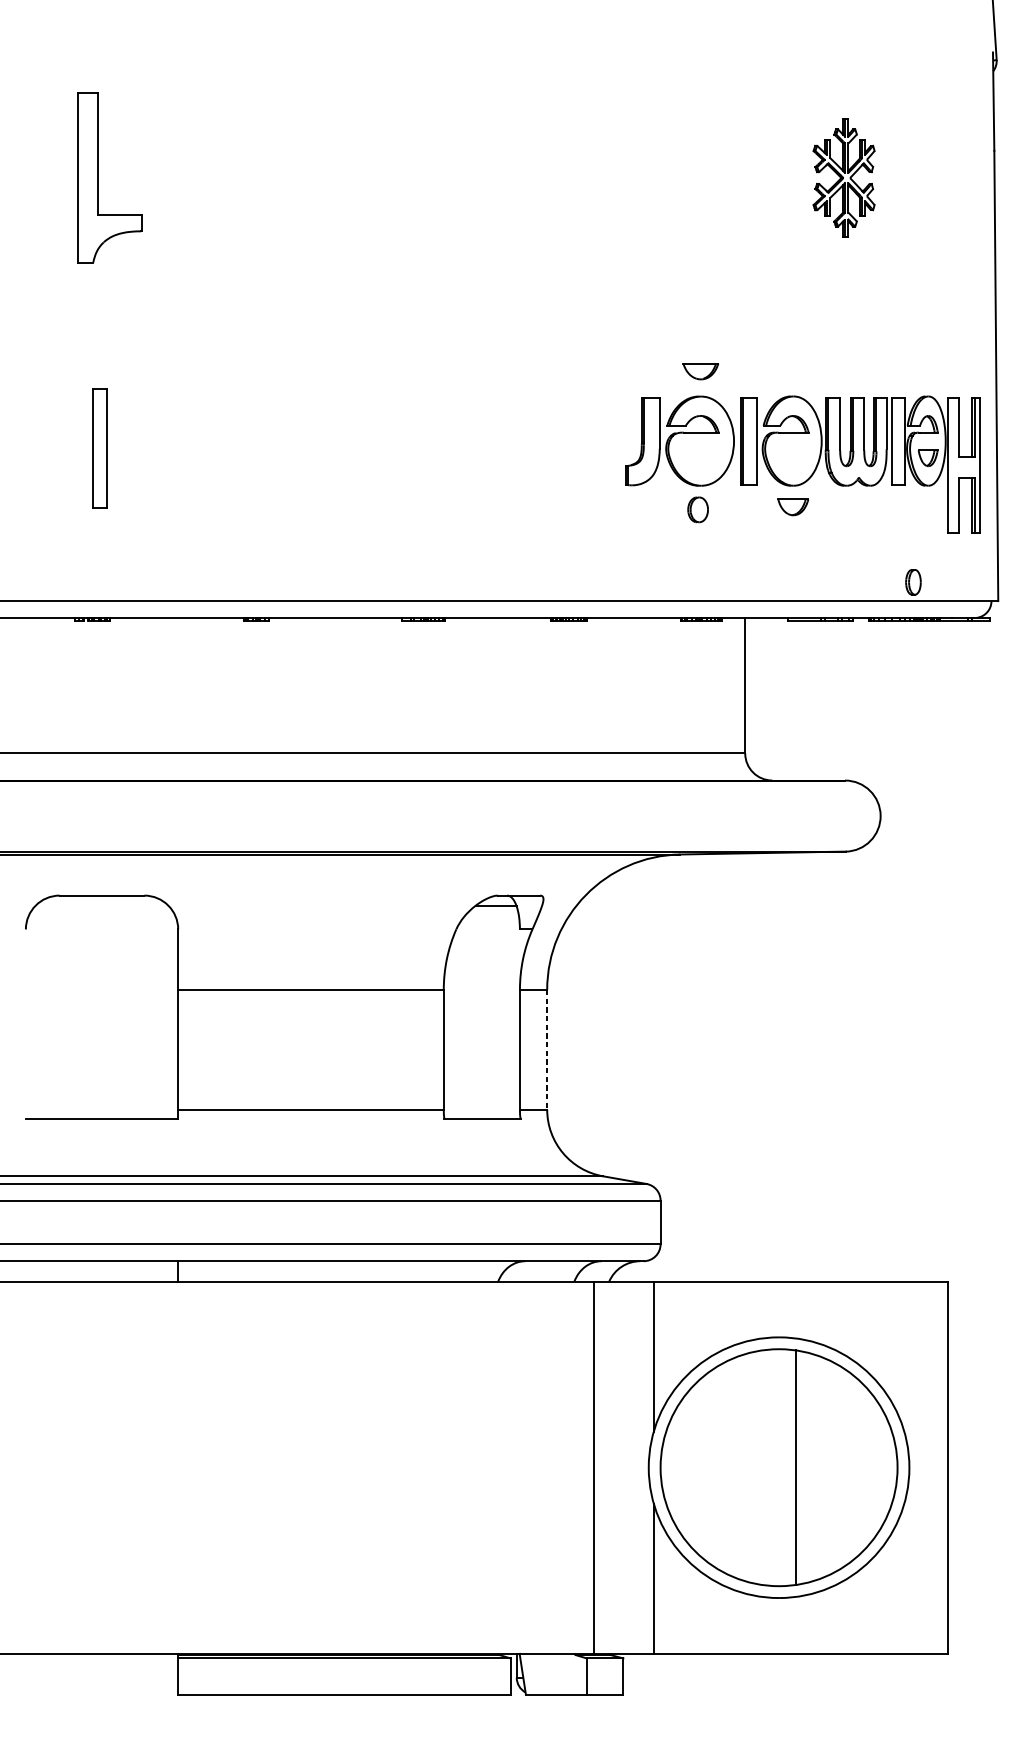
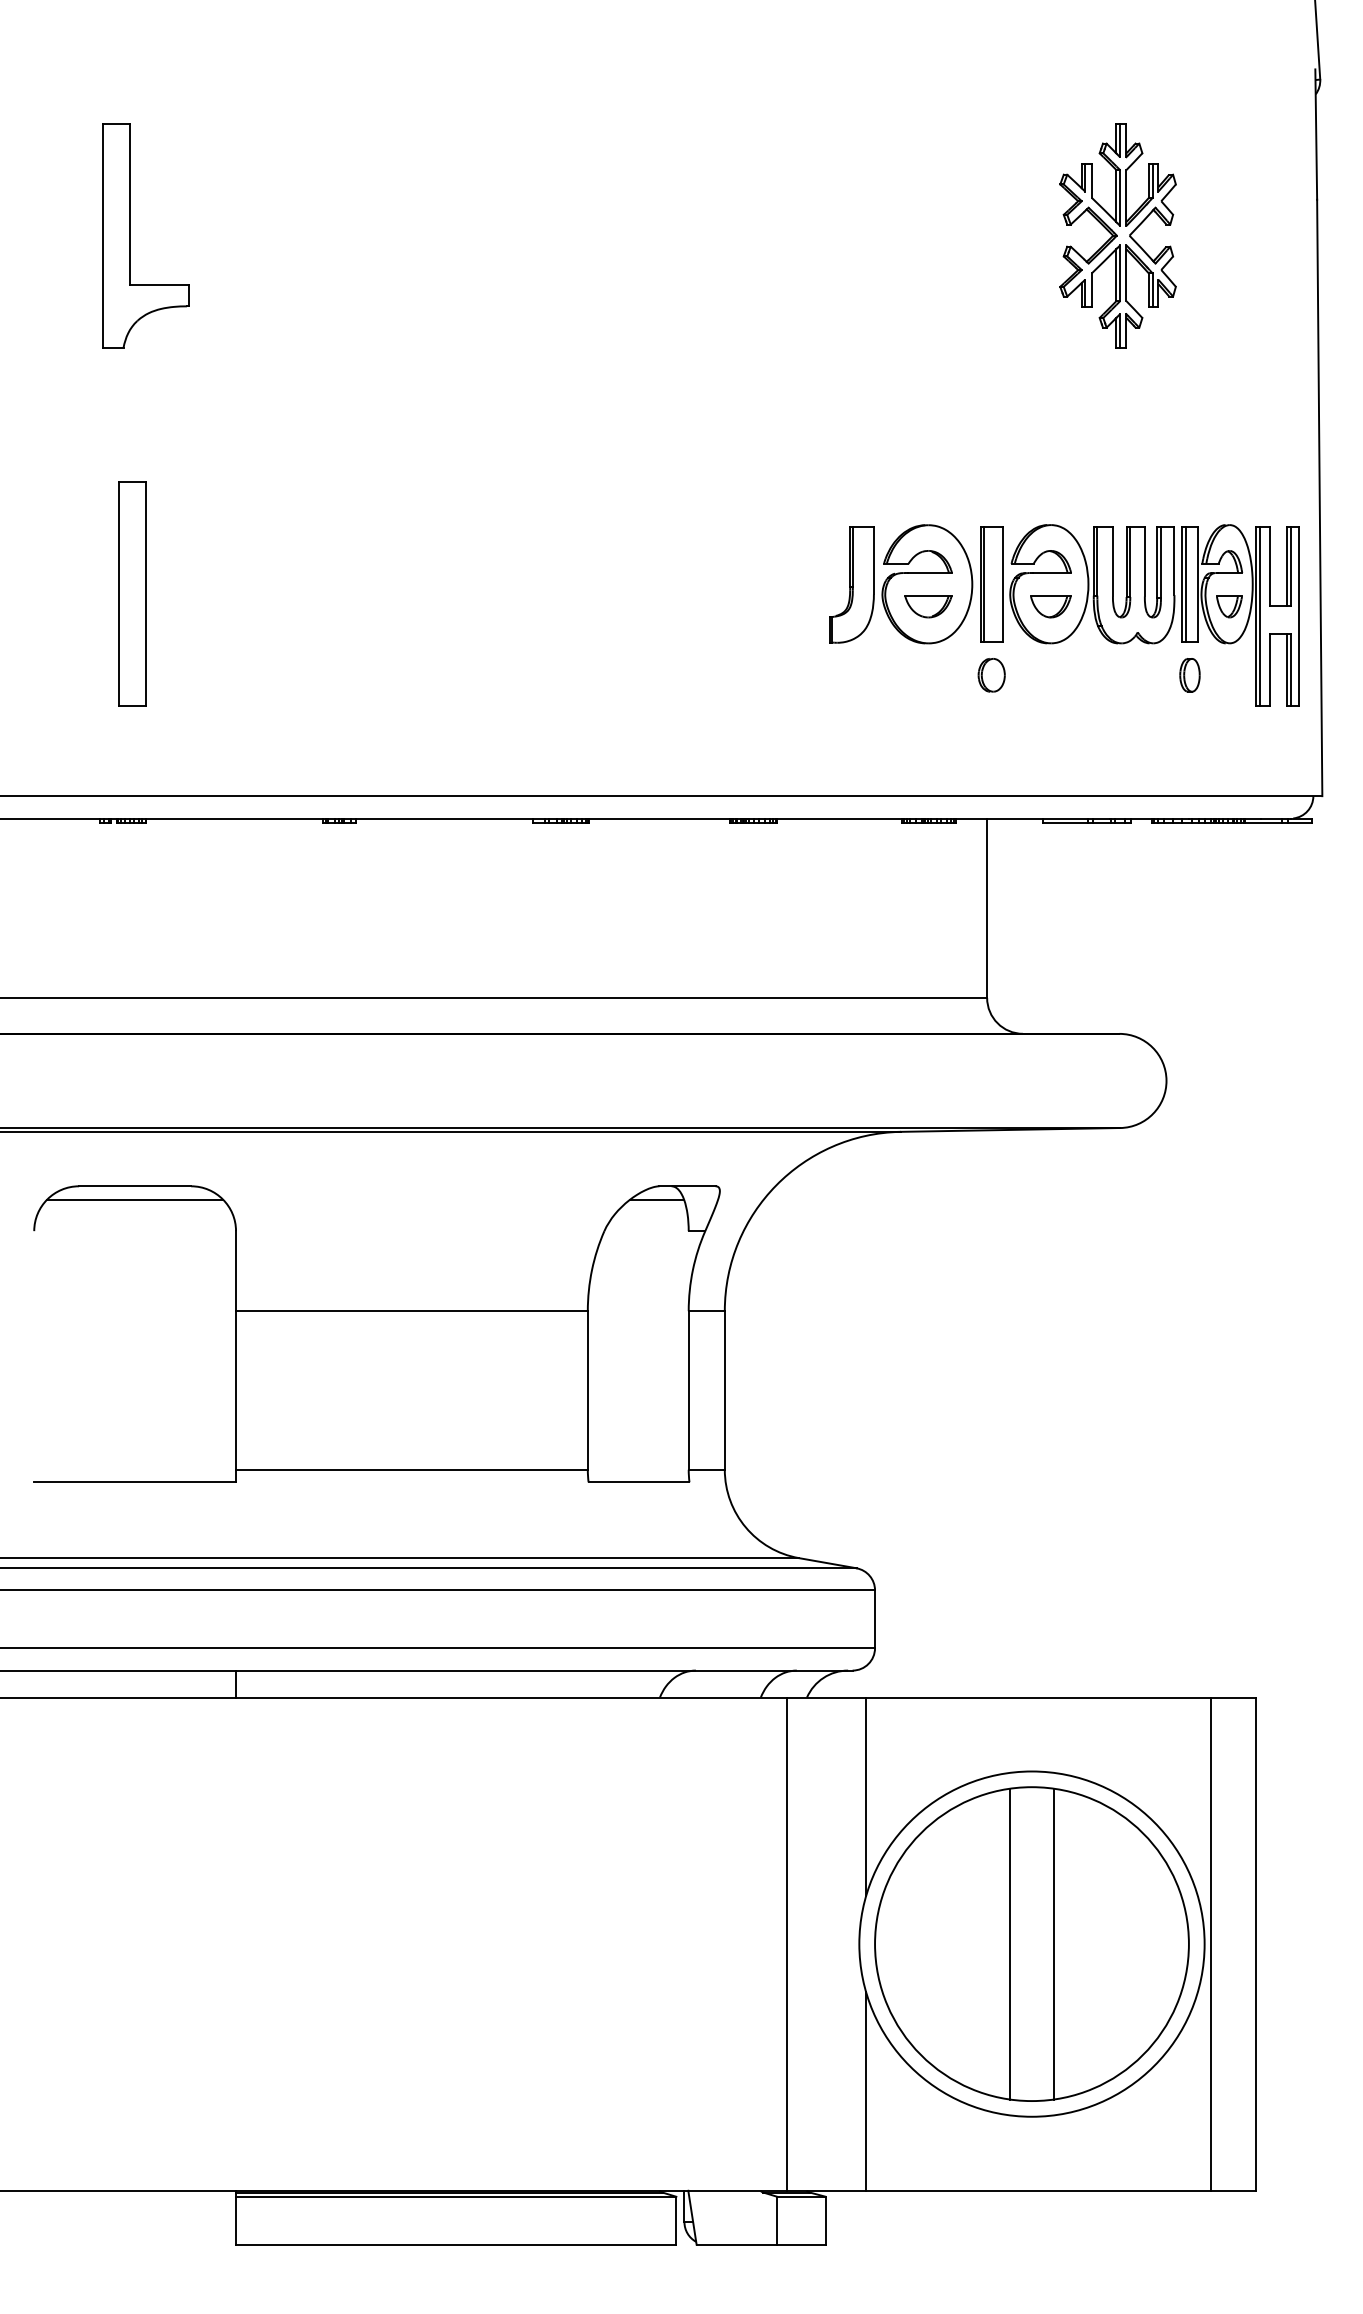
part: (843, 177) -> (1117, 235), size x1.43
part: (700, 371) -> (928, 606), moved
line: (894, 440) -> (1185, 583), added
part: (100, 448) -> (132, 593), size x1.43
line: (951, 465) -> (1260, 616), added
part: (793, 506) -> (1050, 606), moved
part: (697, 510) -> (991, 675), moved
part: (913, 582) -> (1189, 675), moved
line: (102, 905) -> (135, 1199), added
line: (546, 1049) -> (724, 1390), dashed -> solid
line: (762, 1467) -> (1009, 1943), added
line: (914, 1467) -> (1211, 1943), added

